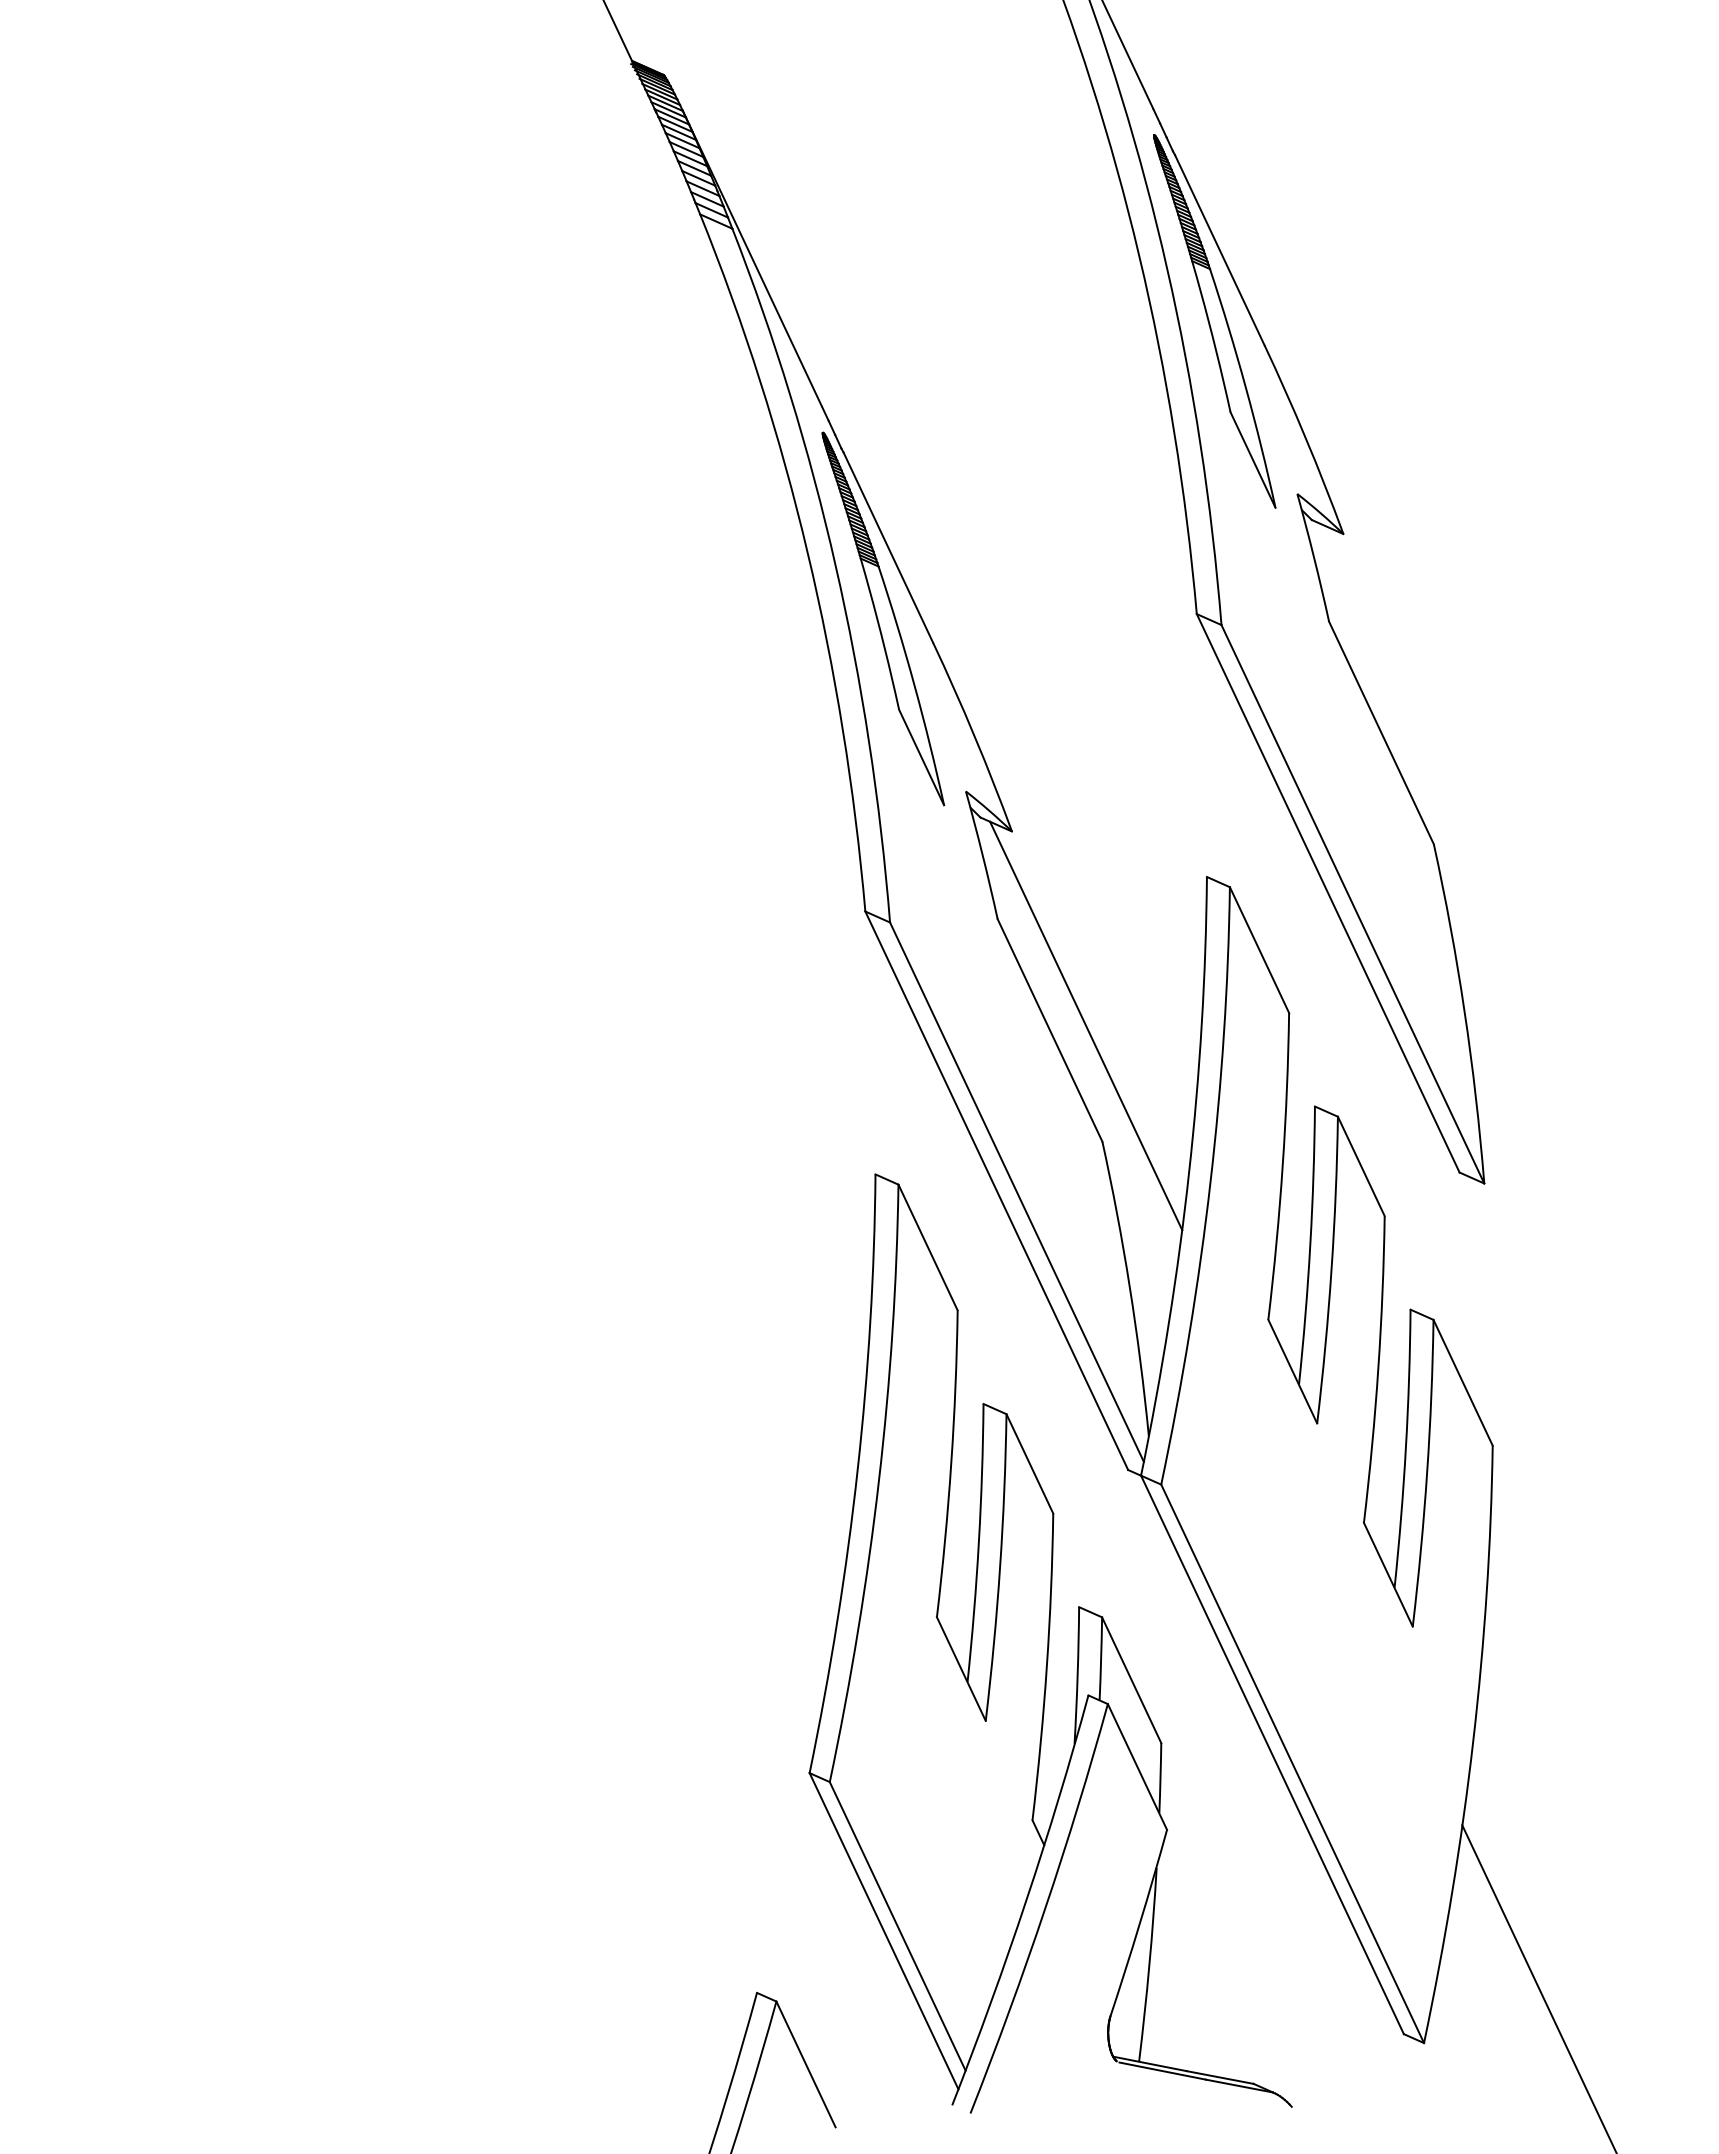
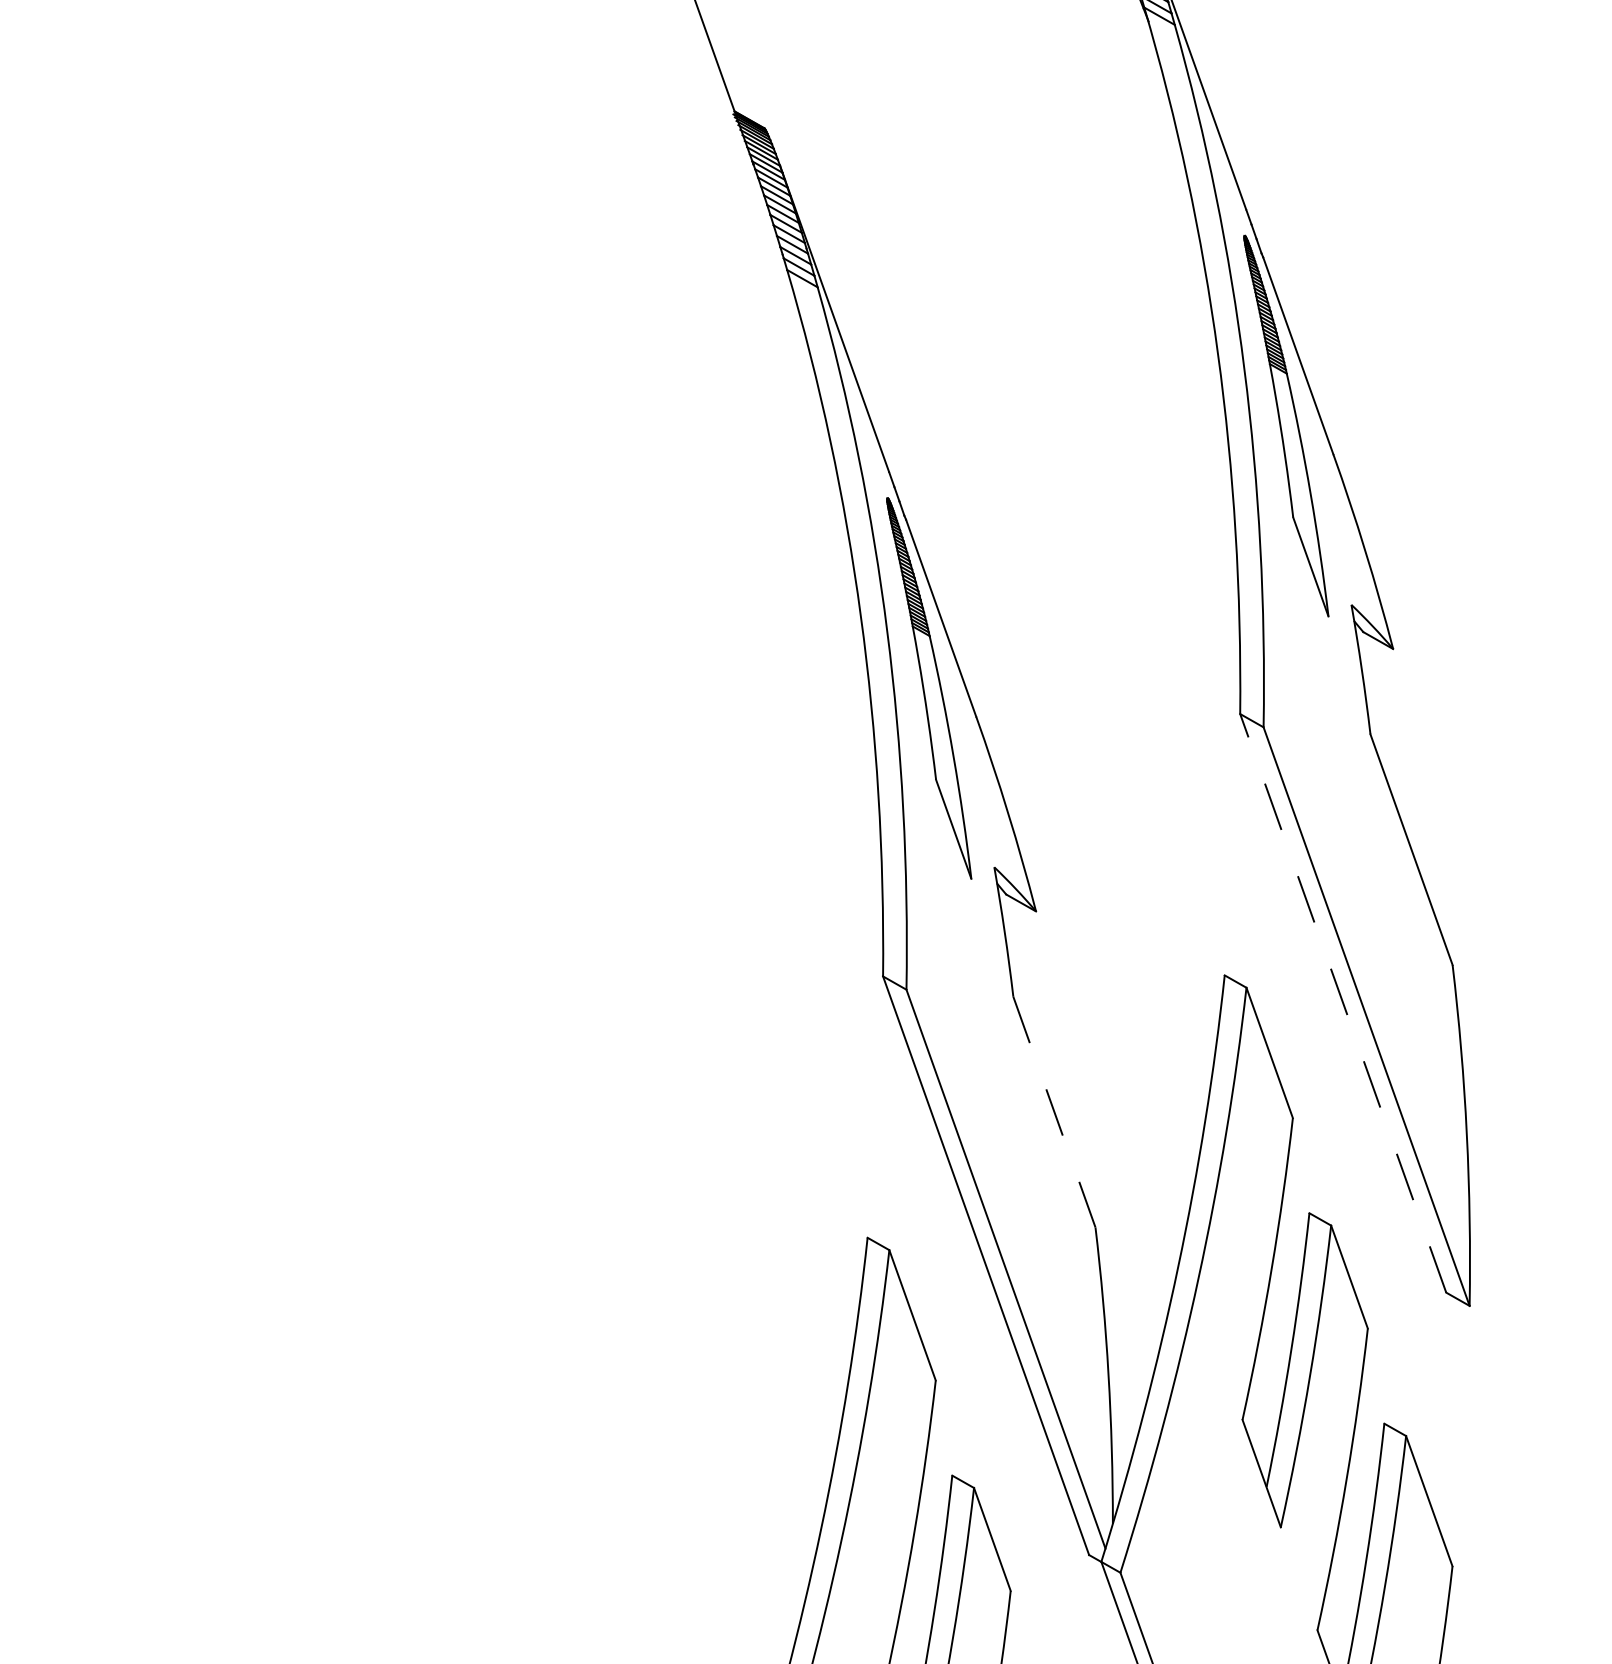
line: (1328, 893) -> (1343, 1003), solid -> dashed
line: (1086, 1025) -> (1091, 1110), removed
line: (1050, 1030) -> (1054, 1112), solid -> dashed

